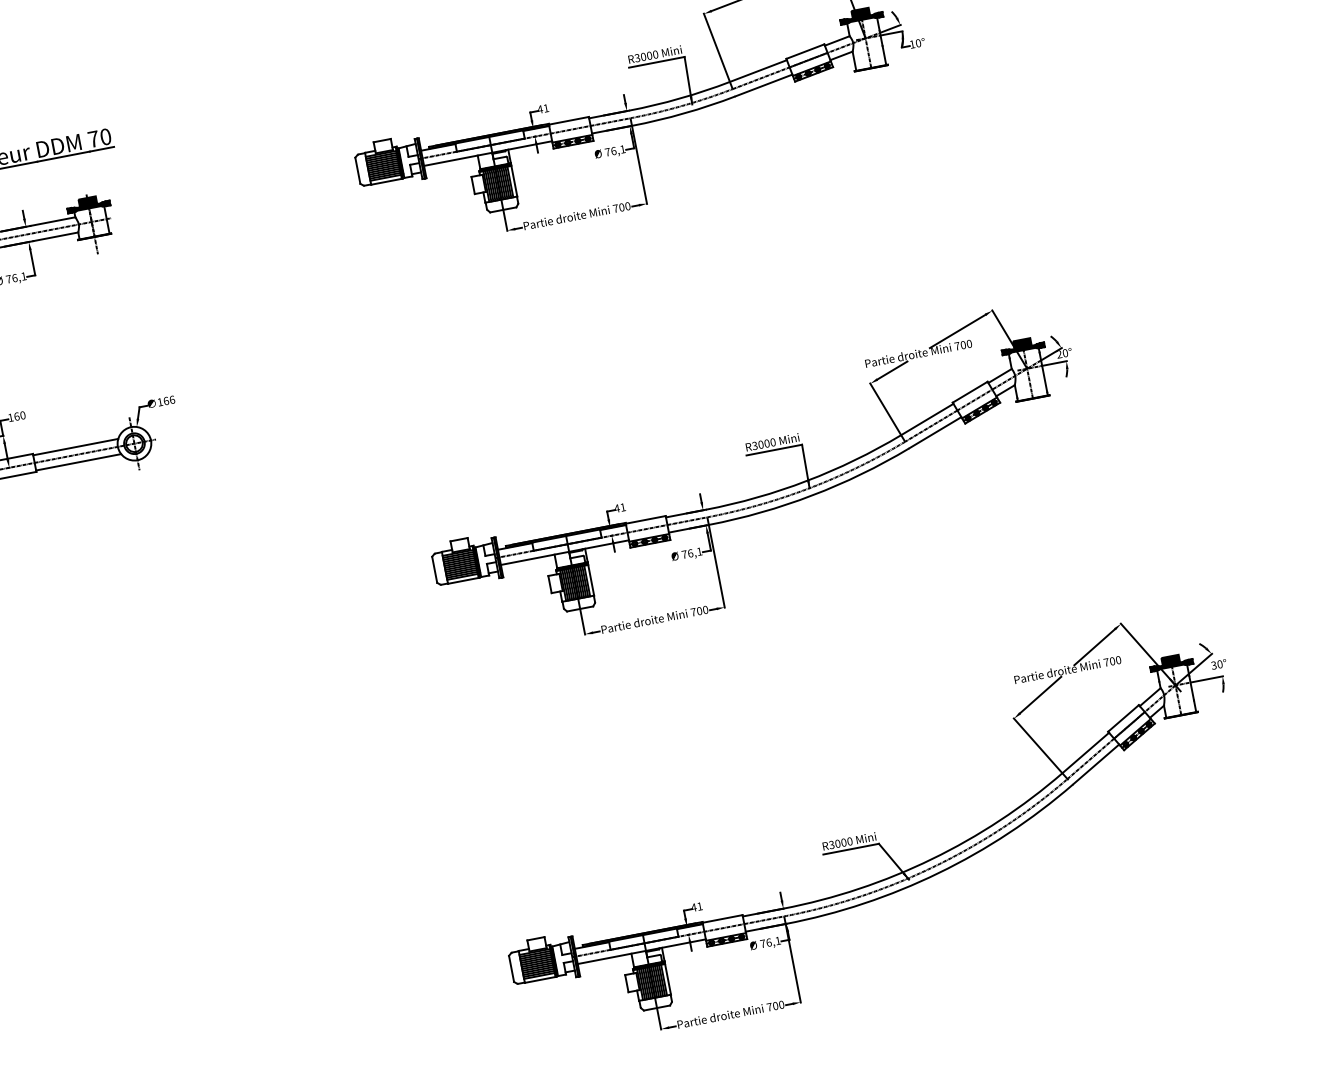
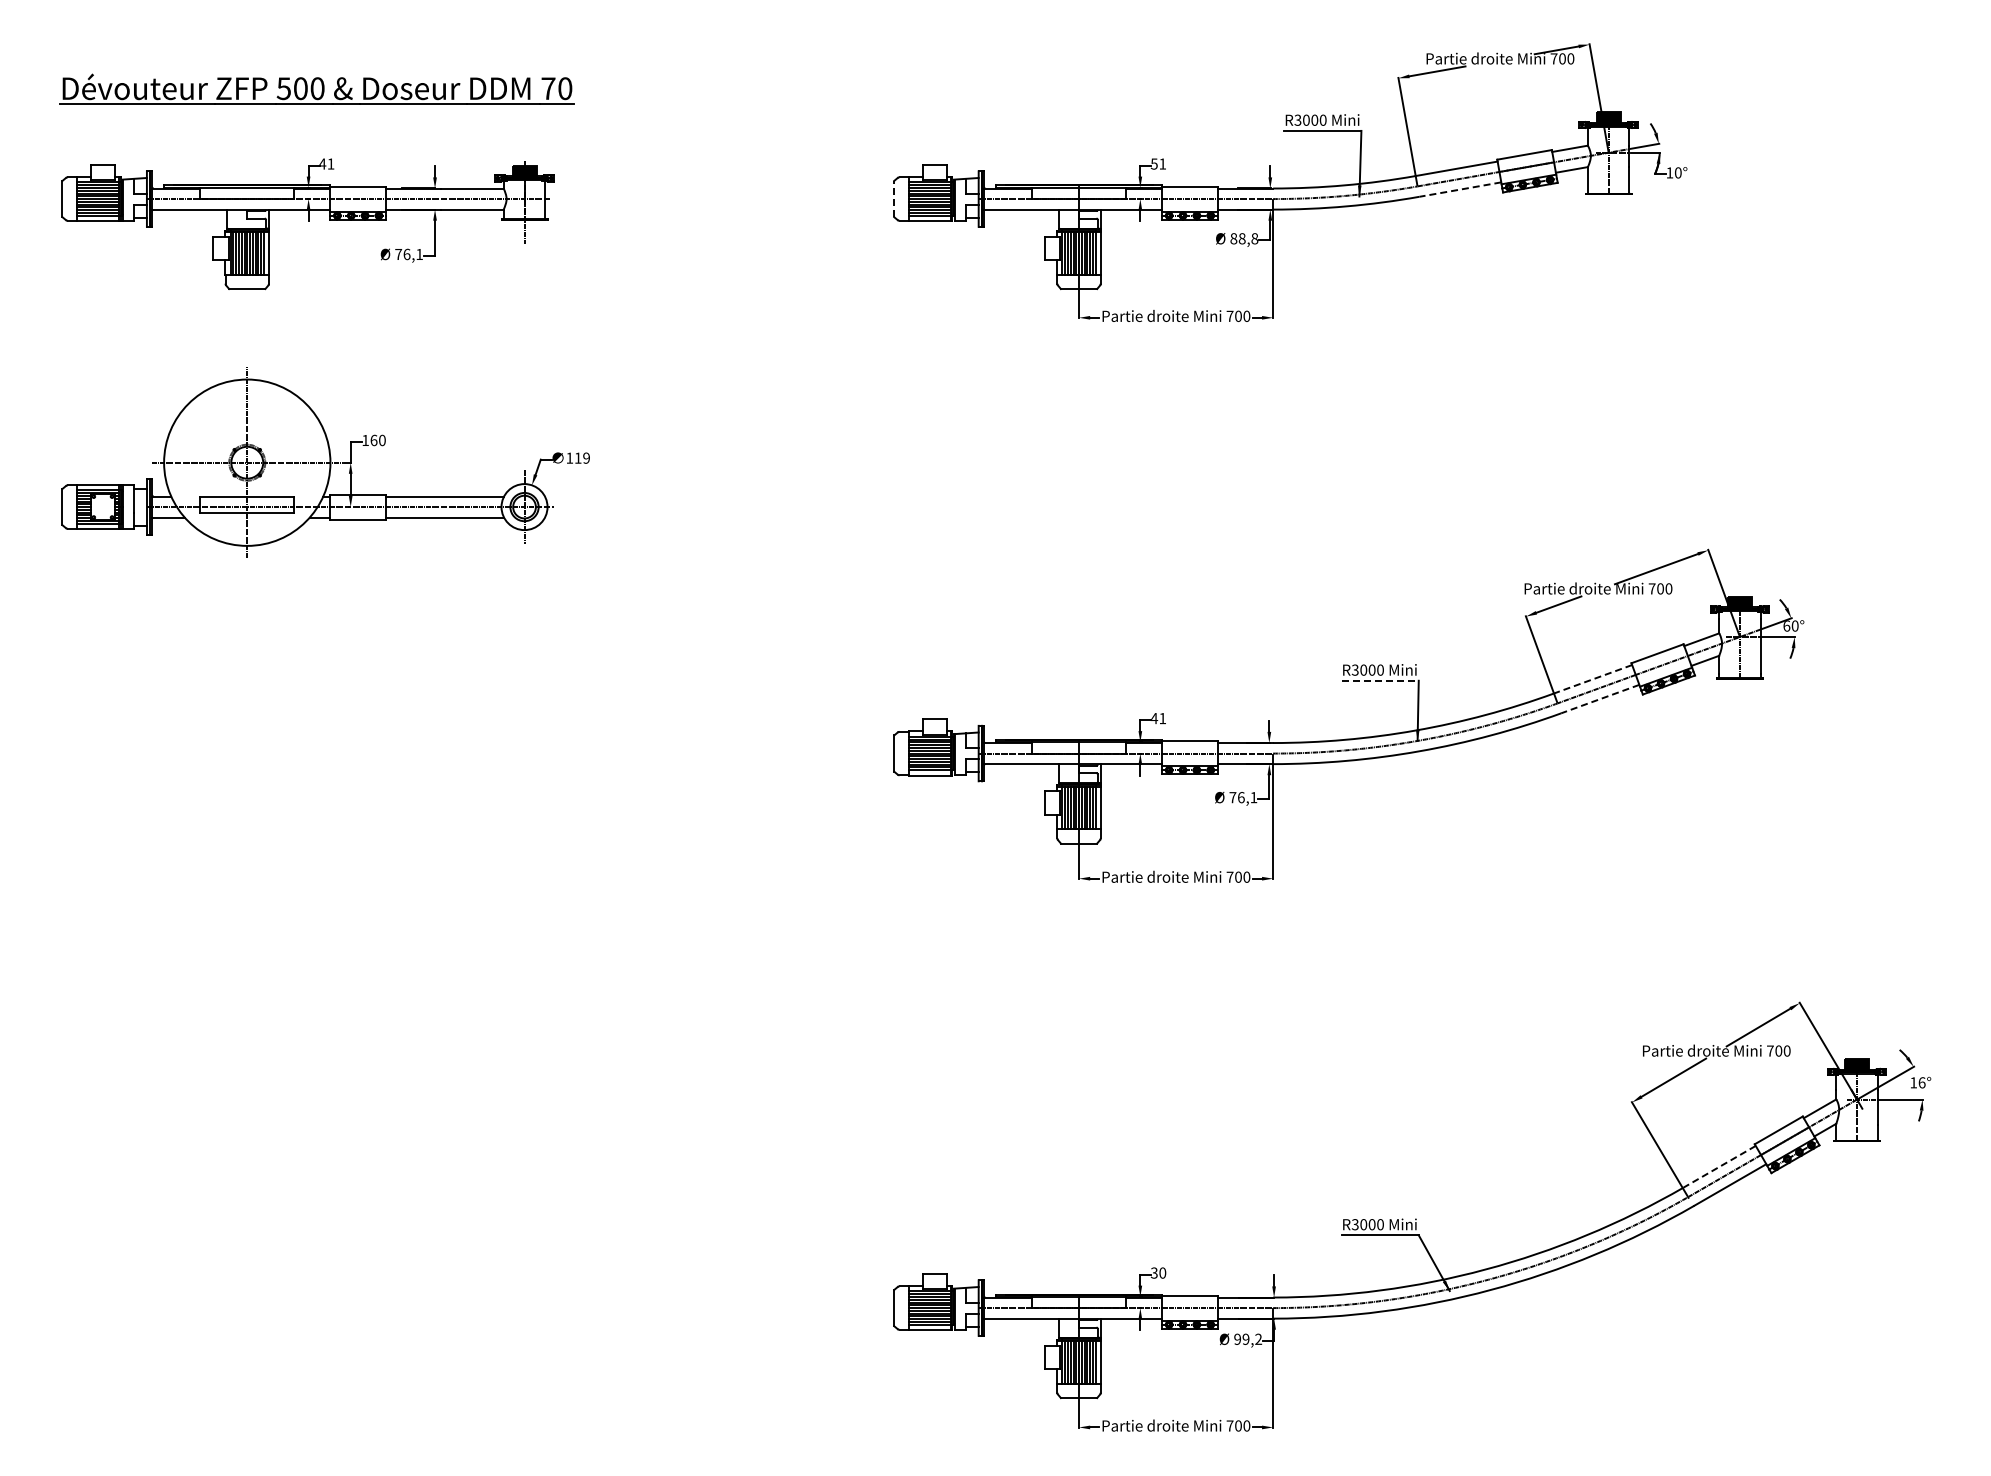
line: (764, 85) -> (1460, 189), solid -> dashed
text: (539, 109) -> (1153, 163), 41 -> 51
text: (615, 150) -> (1244, 238), 76,1 -> 88,8
line: (357, 170) -> (894, 198), solid -> dashed
text: (1059, 354) -> (1786, 625), 20° -> 60°
text: (169, 399) -> (582, 457), 166 -> 119
line: (927, 419) -> (1593, 679), solid -> dashed
line: (935, 433) -> (1600, 699), solid -> dashed
line: (774, 449) -> (1380, 680), solid -> dashed
text: (1216, 664) -> (1917, 1082), 30° -> 16°
line: (1085, 752) -> (1719, 1166), solid -> dashed
text: (696, 906) -> (1158, 1272), 41 -> 30
text: (770, 941) -> (1248, 1338), 76,1 -> 99,2

